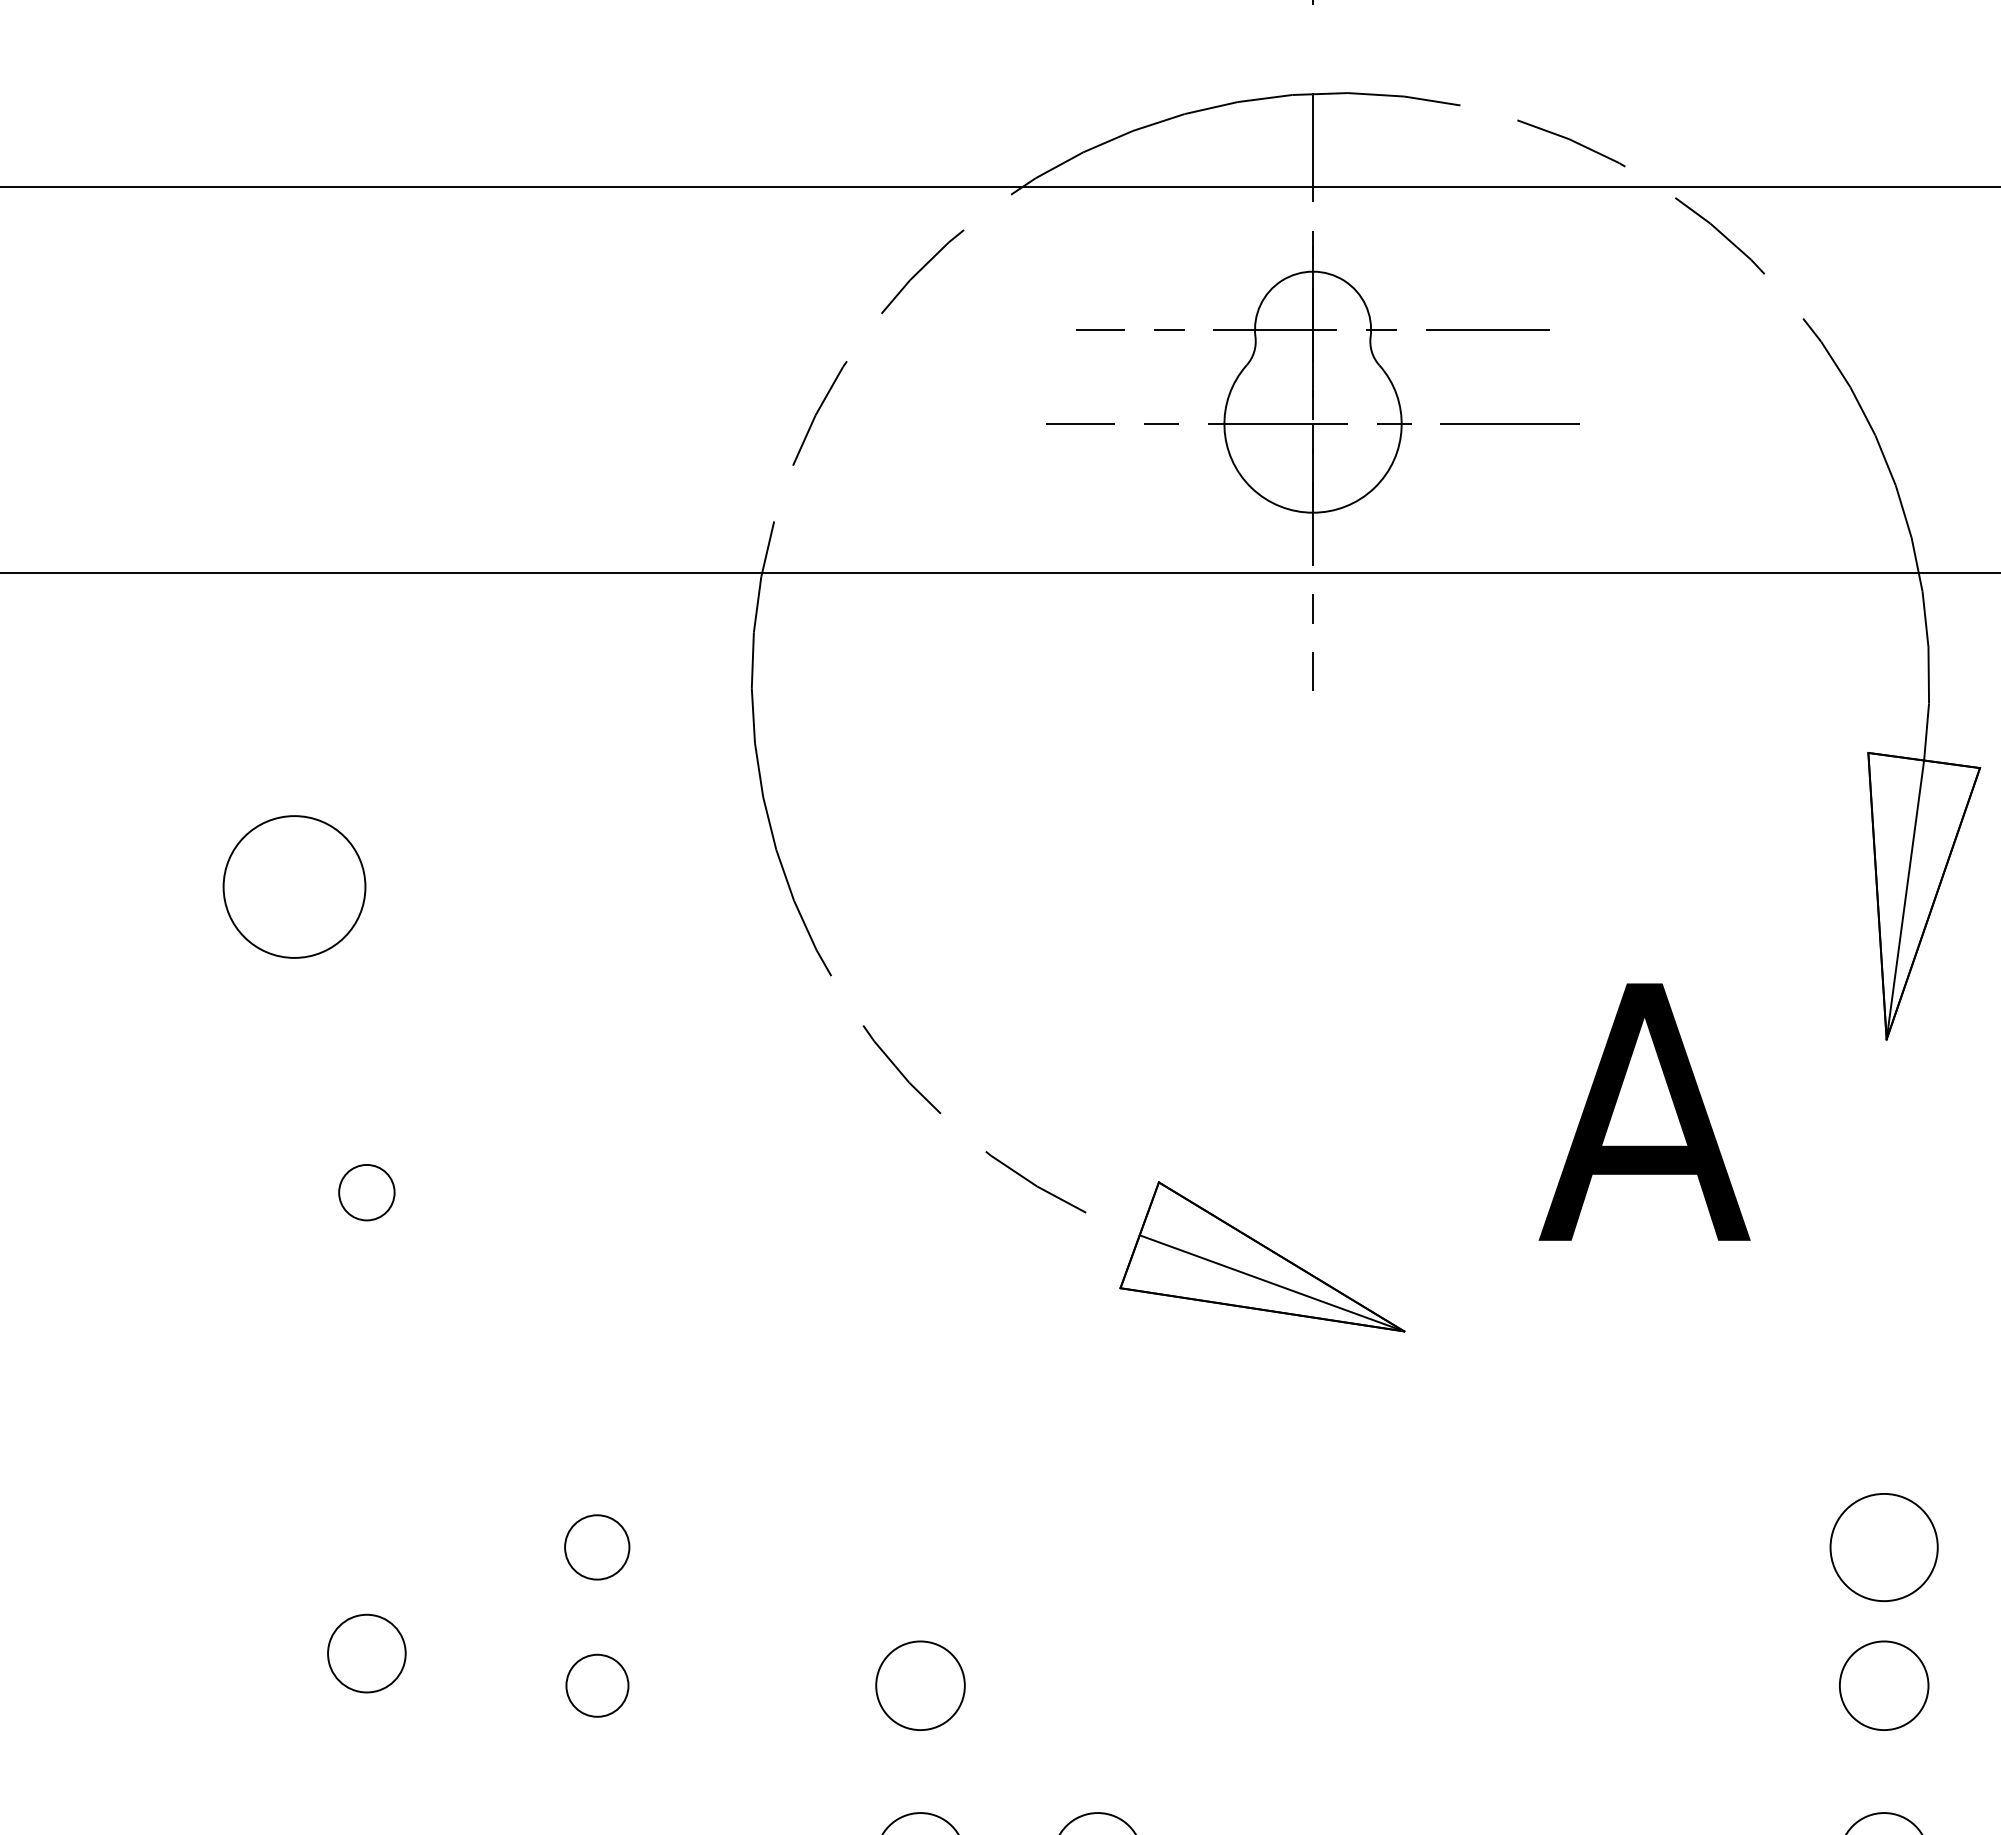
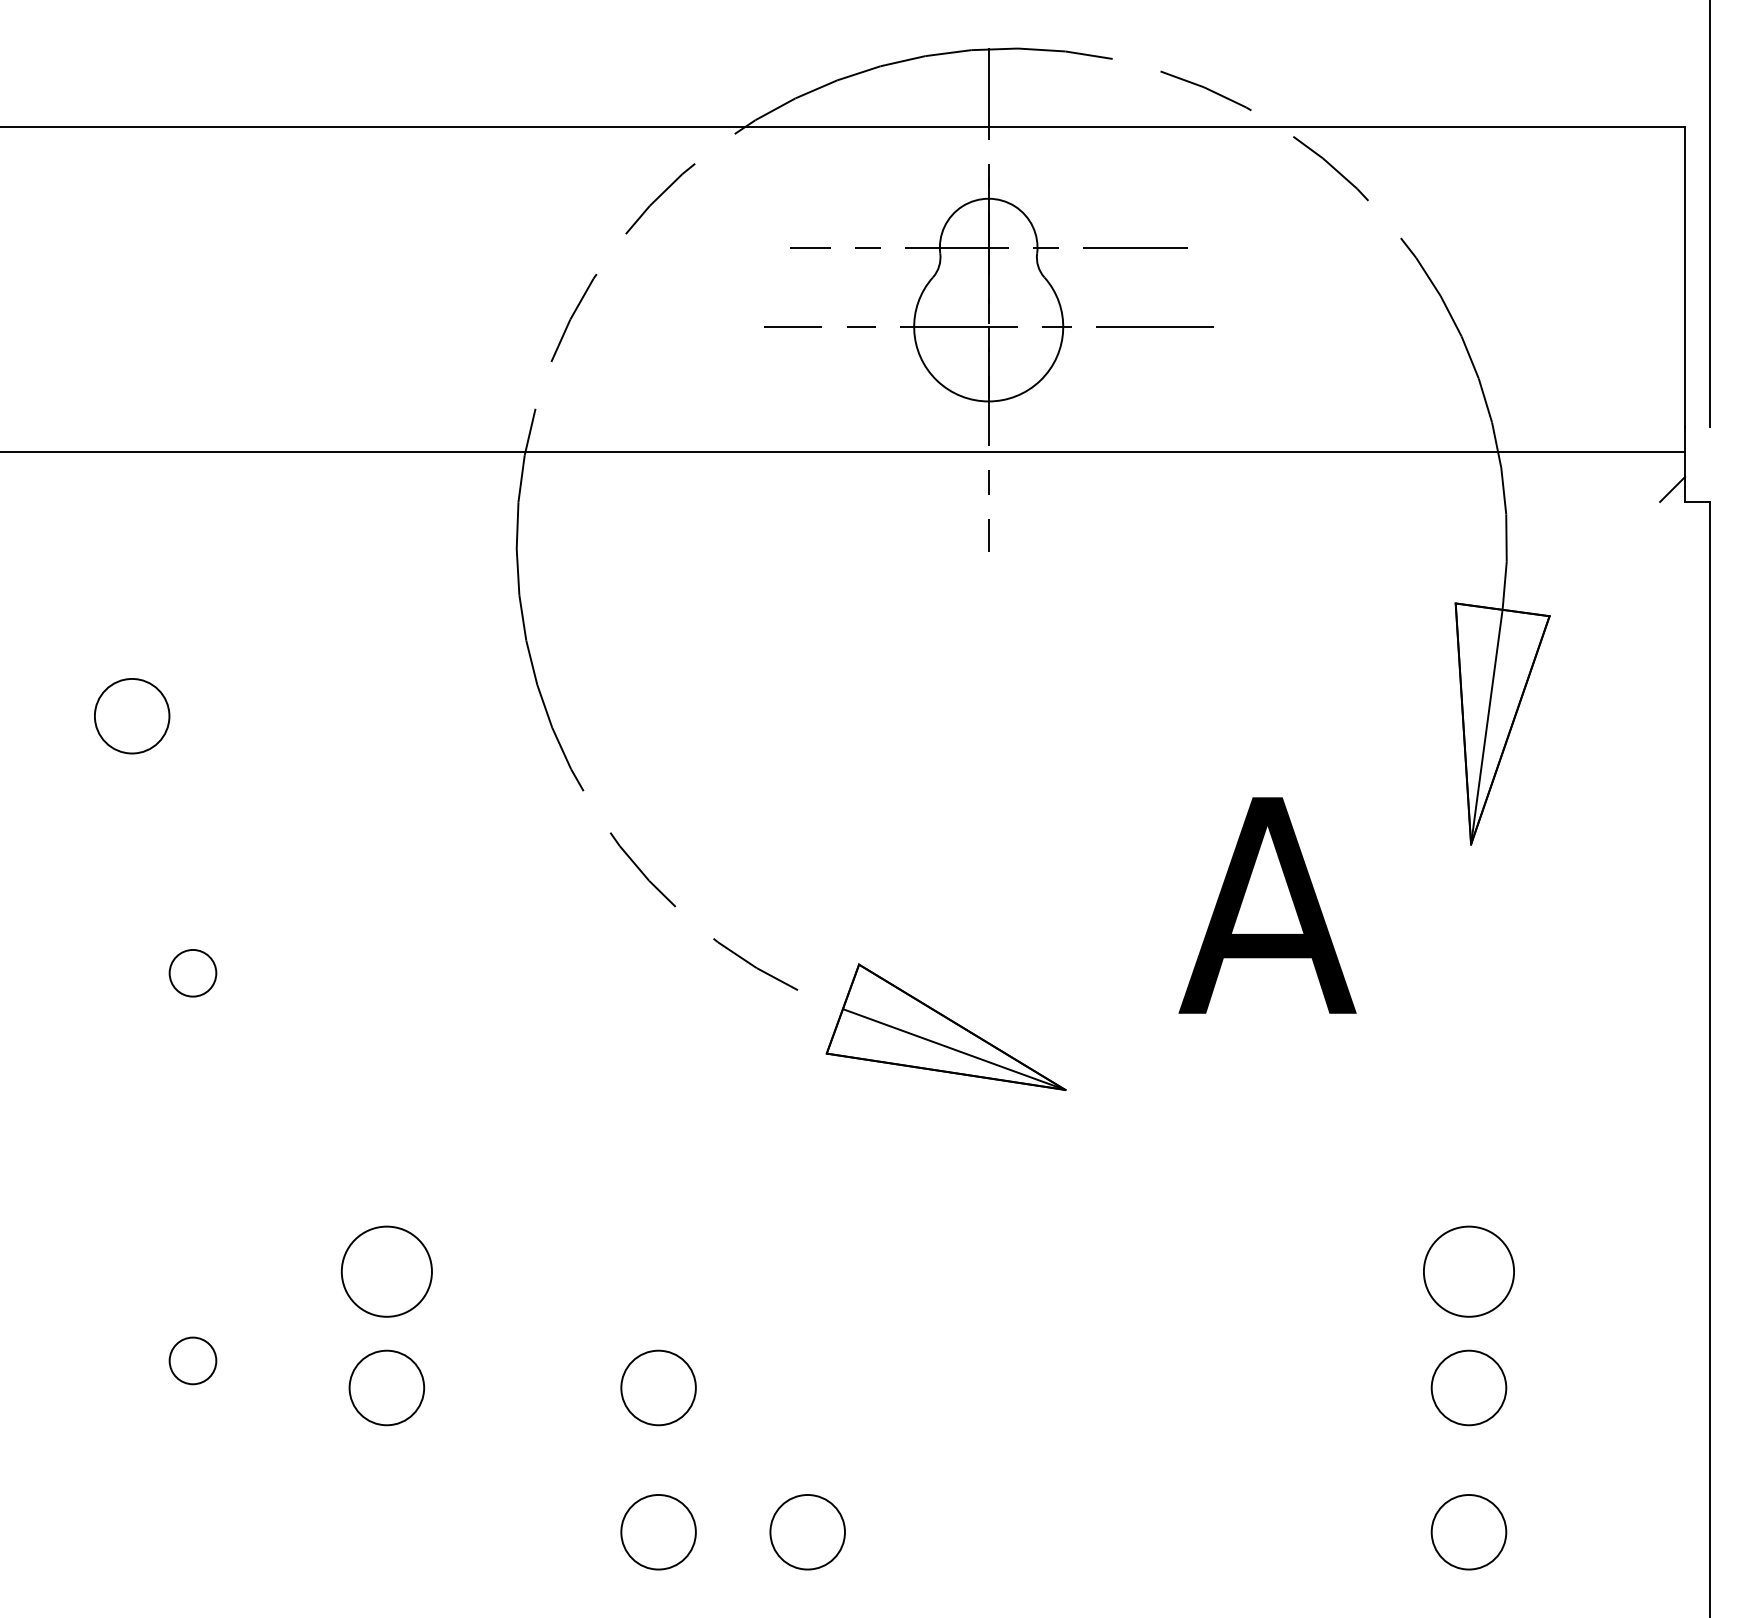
circle: (293, 886) -> (131, 715), size x0.62
circle: (596, 1547) -> (386, 1271), size x1.67
circle: (366, 1653) -> (192, 1360), size x0.71
circle: (596, 1685) -> (386, 1387), size x1.43

